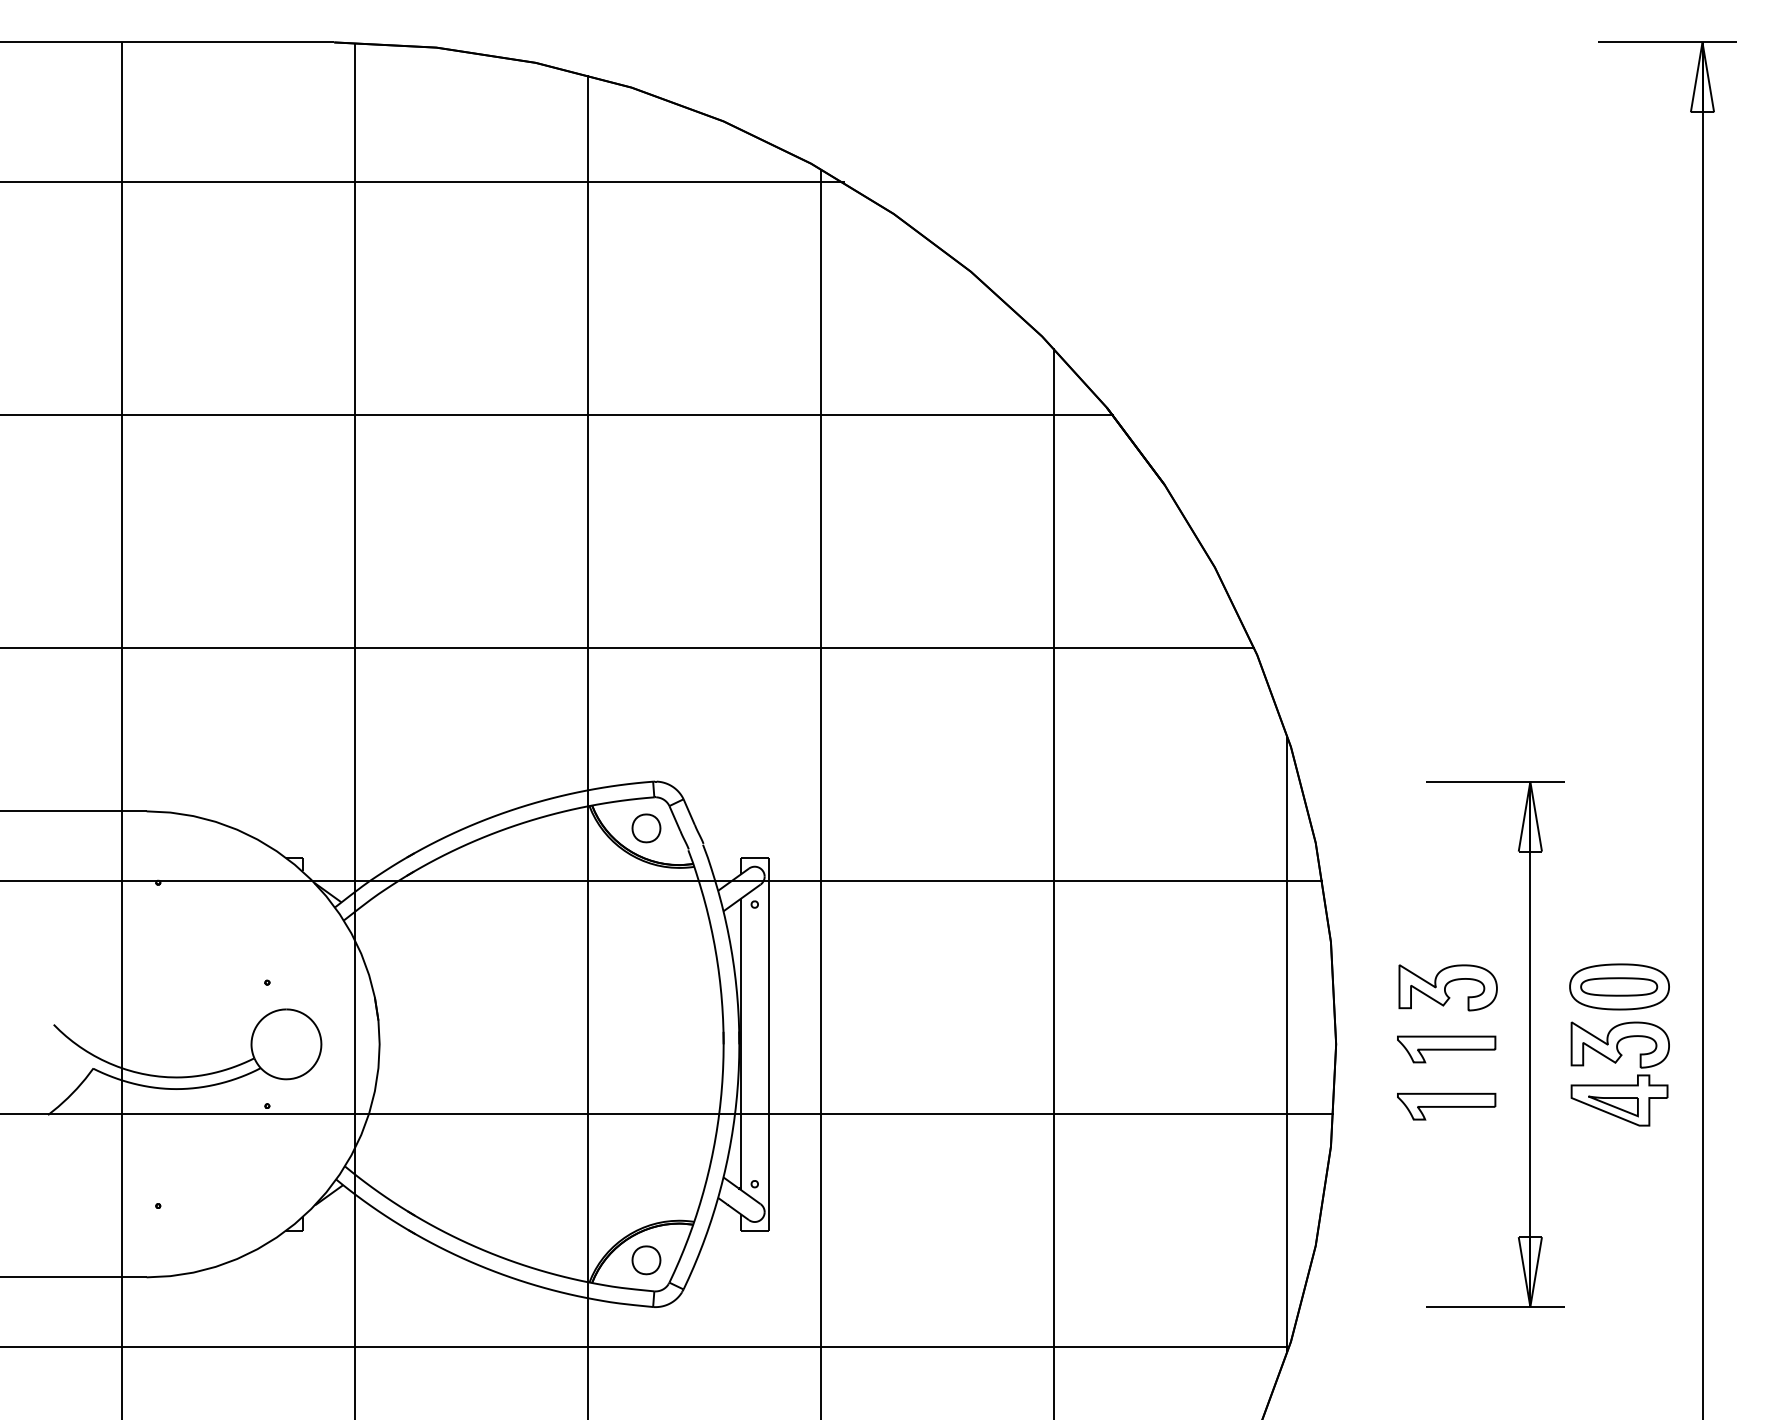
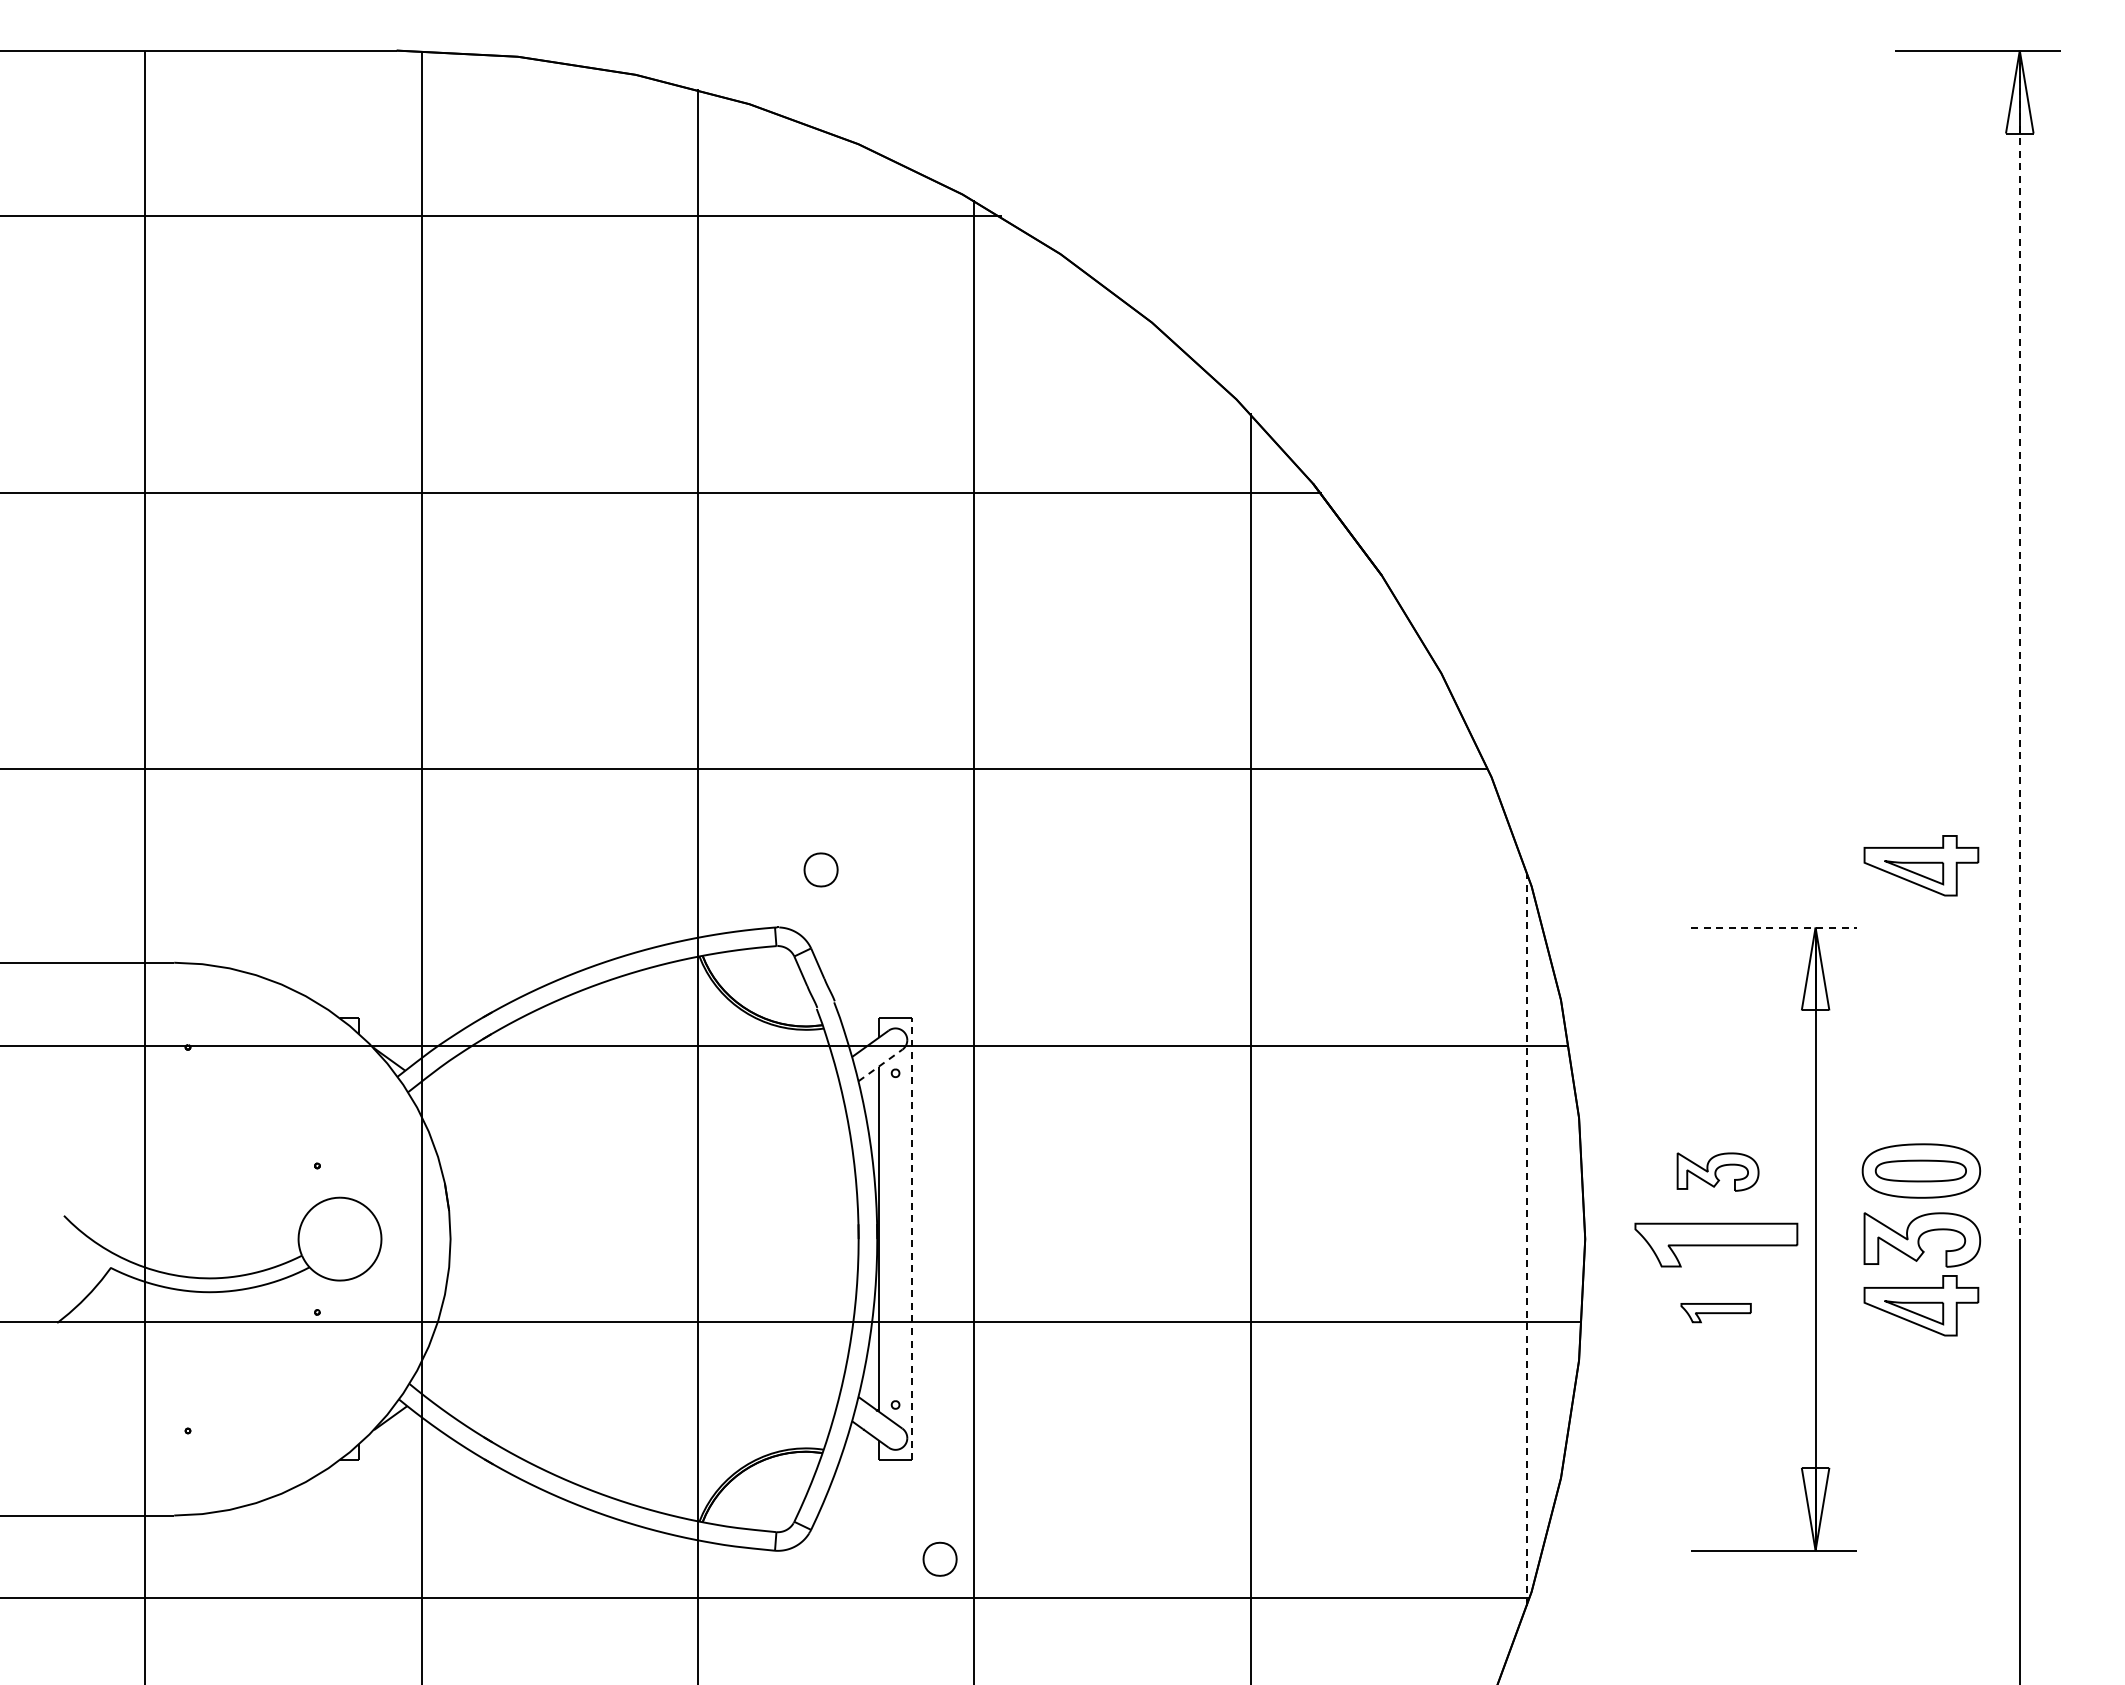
line: (1702, 543) -> (2019, 645), solid -> dashed
part: (1619, 729) -> (1921, 865), added
line: (1495, 781) -> (1774, 927), solid -> dashed
part: (645, 828) -> (820, 869), moved
line: (742, 897) -> (880, 1065), solid -> dashed
part: (1447, 987) -> (1717, 1171), size x0.7
line: (769, 1043) -> (912, 1238), solid -> dashed
line: (1287, 1044) -> (1527, 1239), solid -> dashed
part: (1445, 1049) -> (1715, 1245), size x1.4
part: (1445, 1106) -> (1715, 1312), size x0.6
part: (645, 1259) -> (939, 1558), moved

